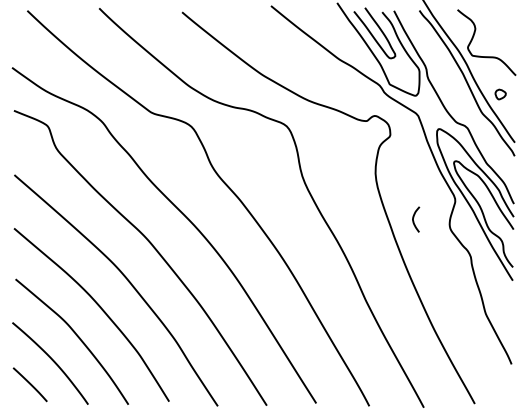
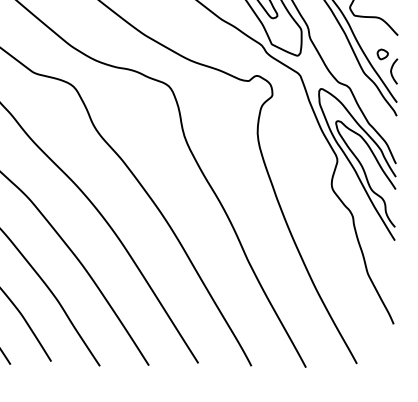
curve: (414, 217) -> (392, 69), moved

